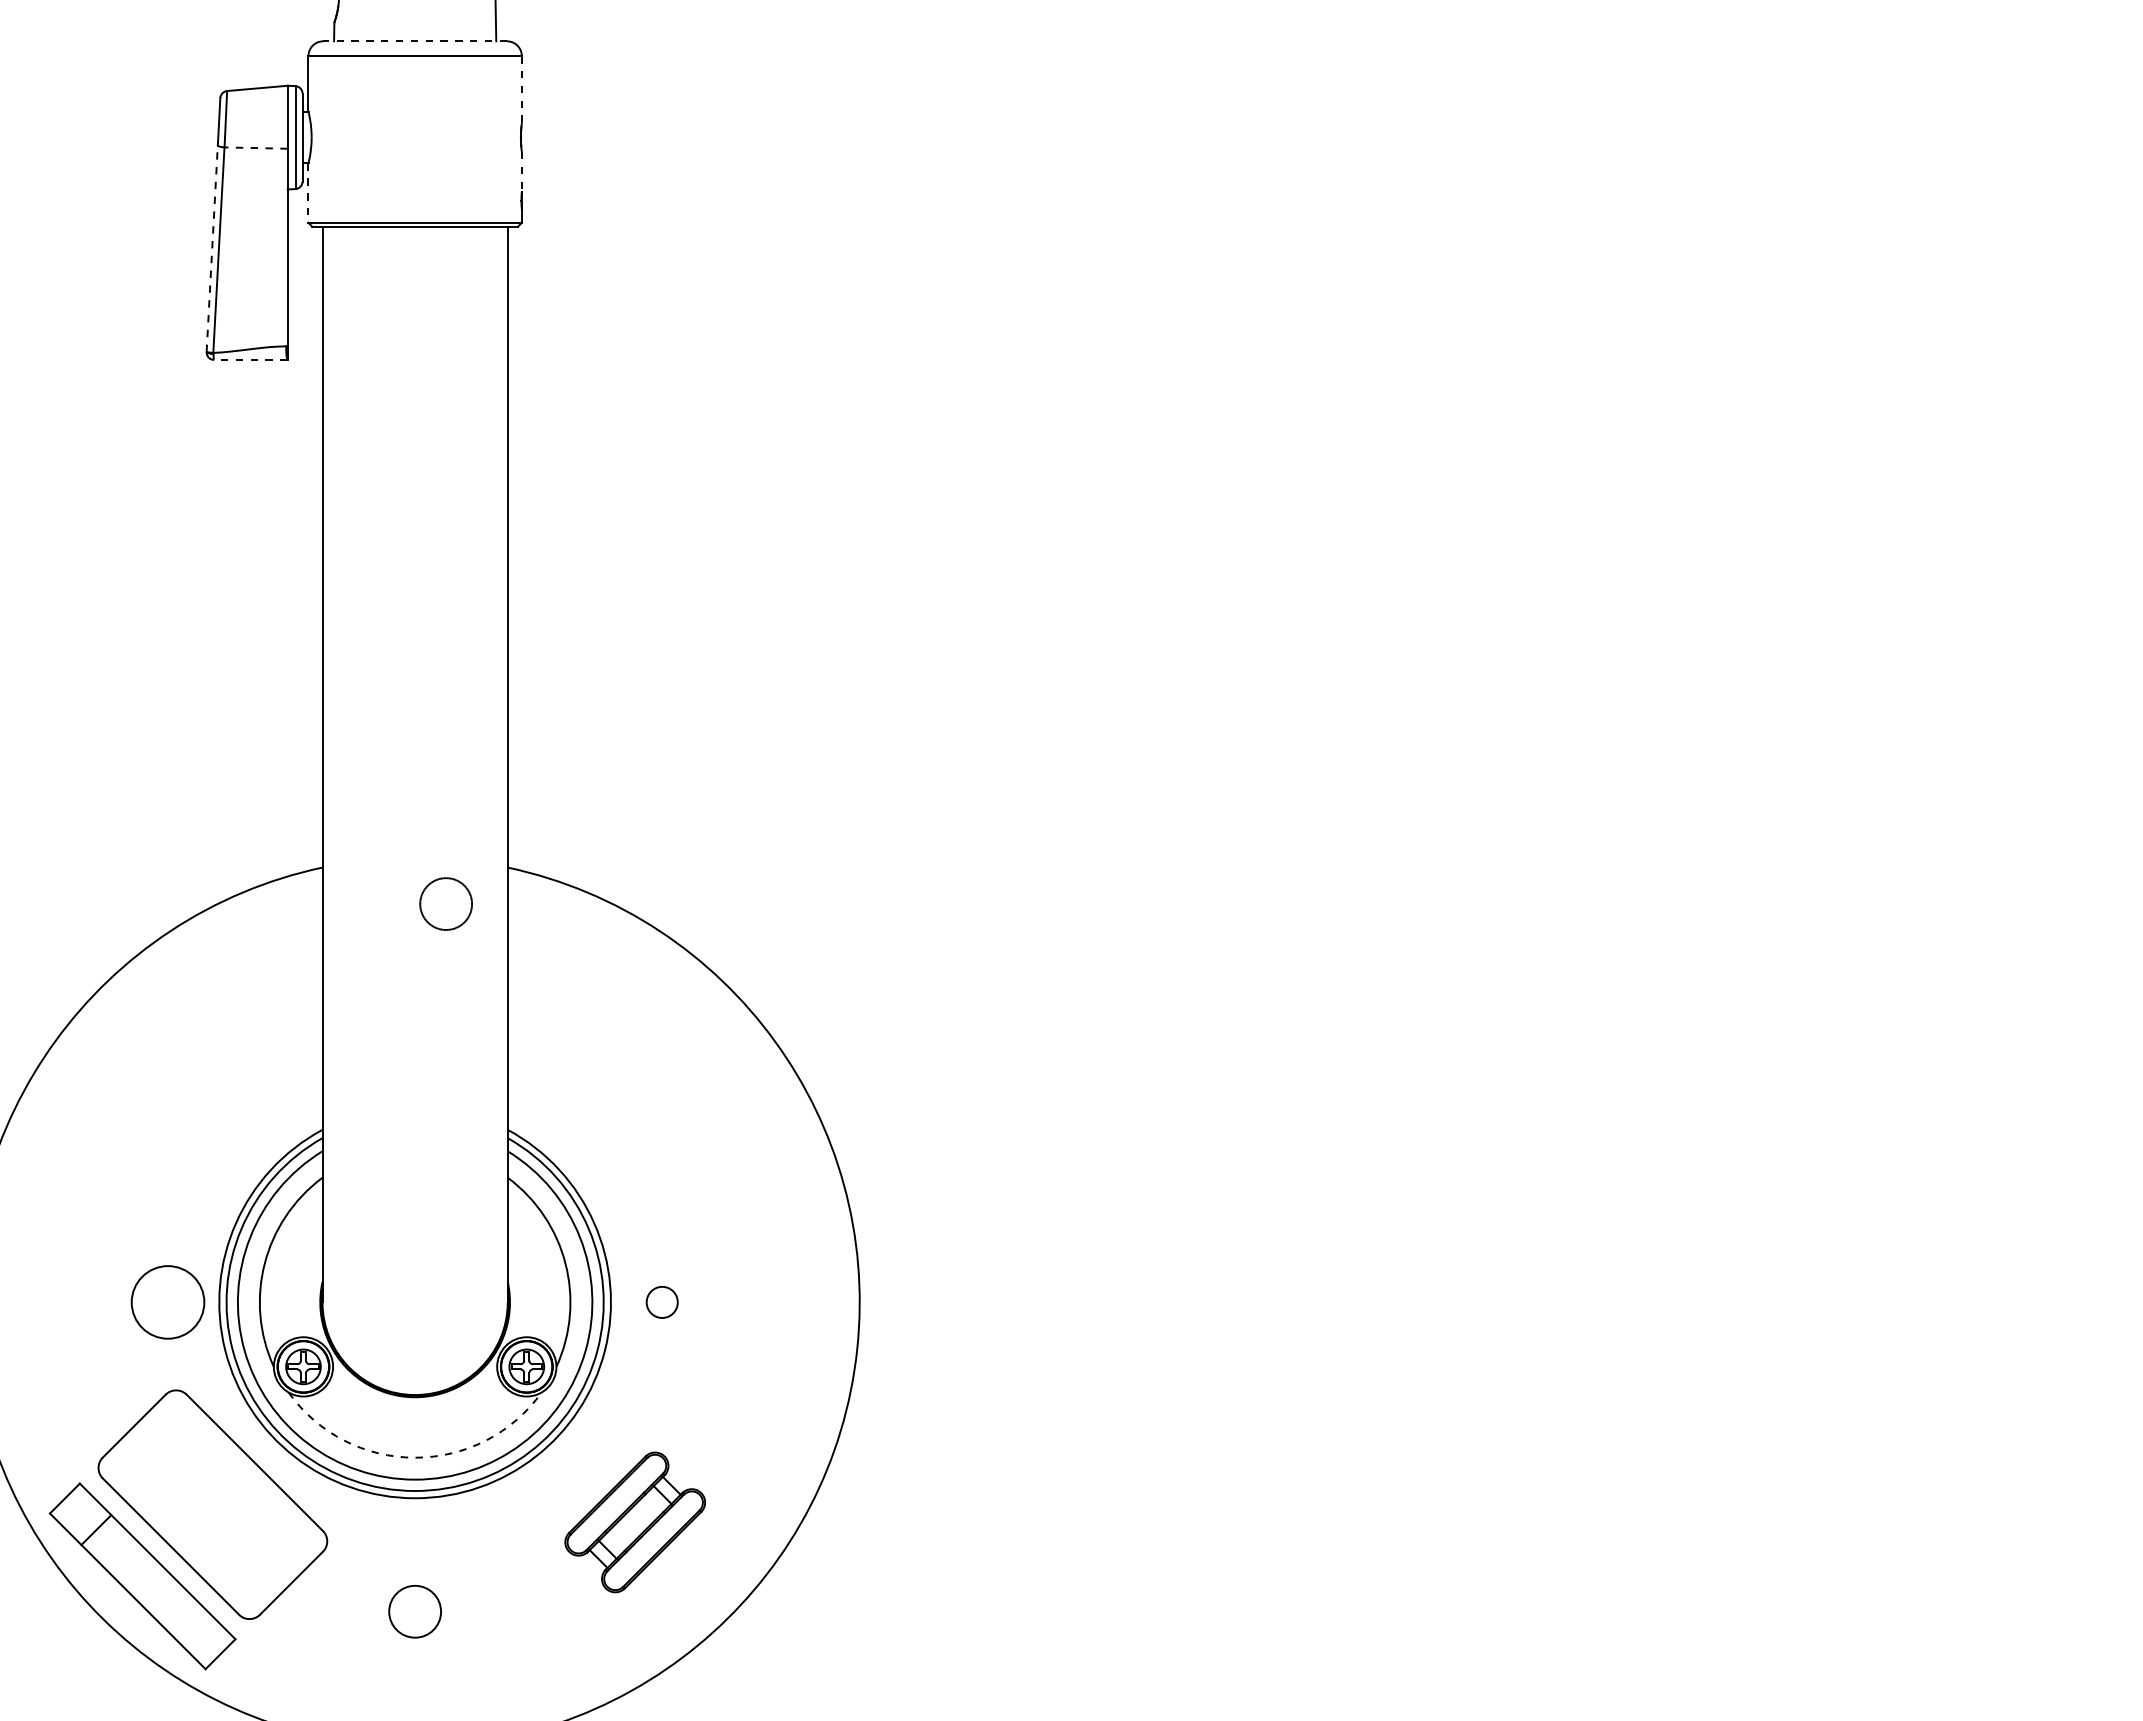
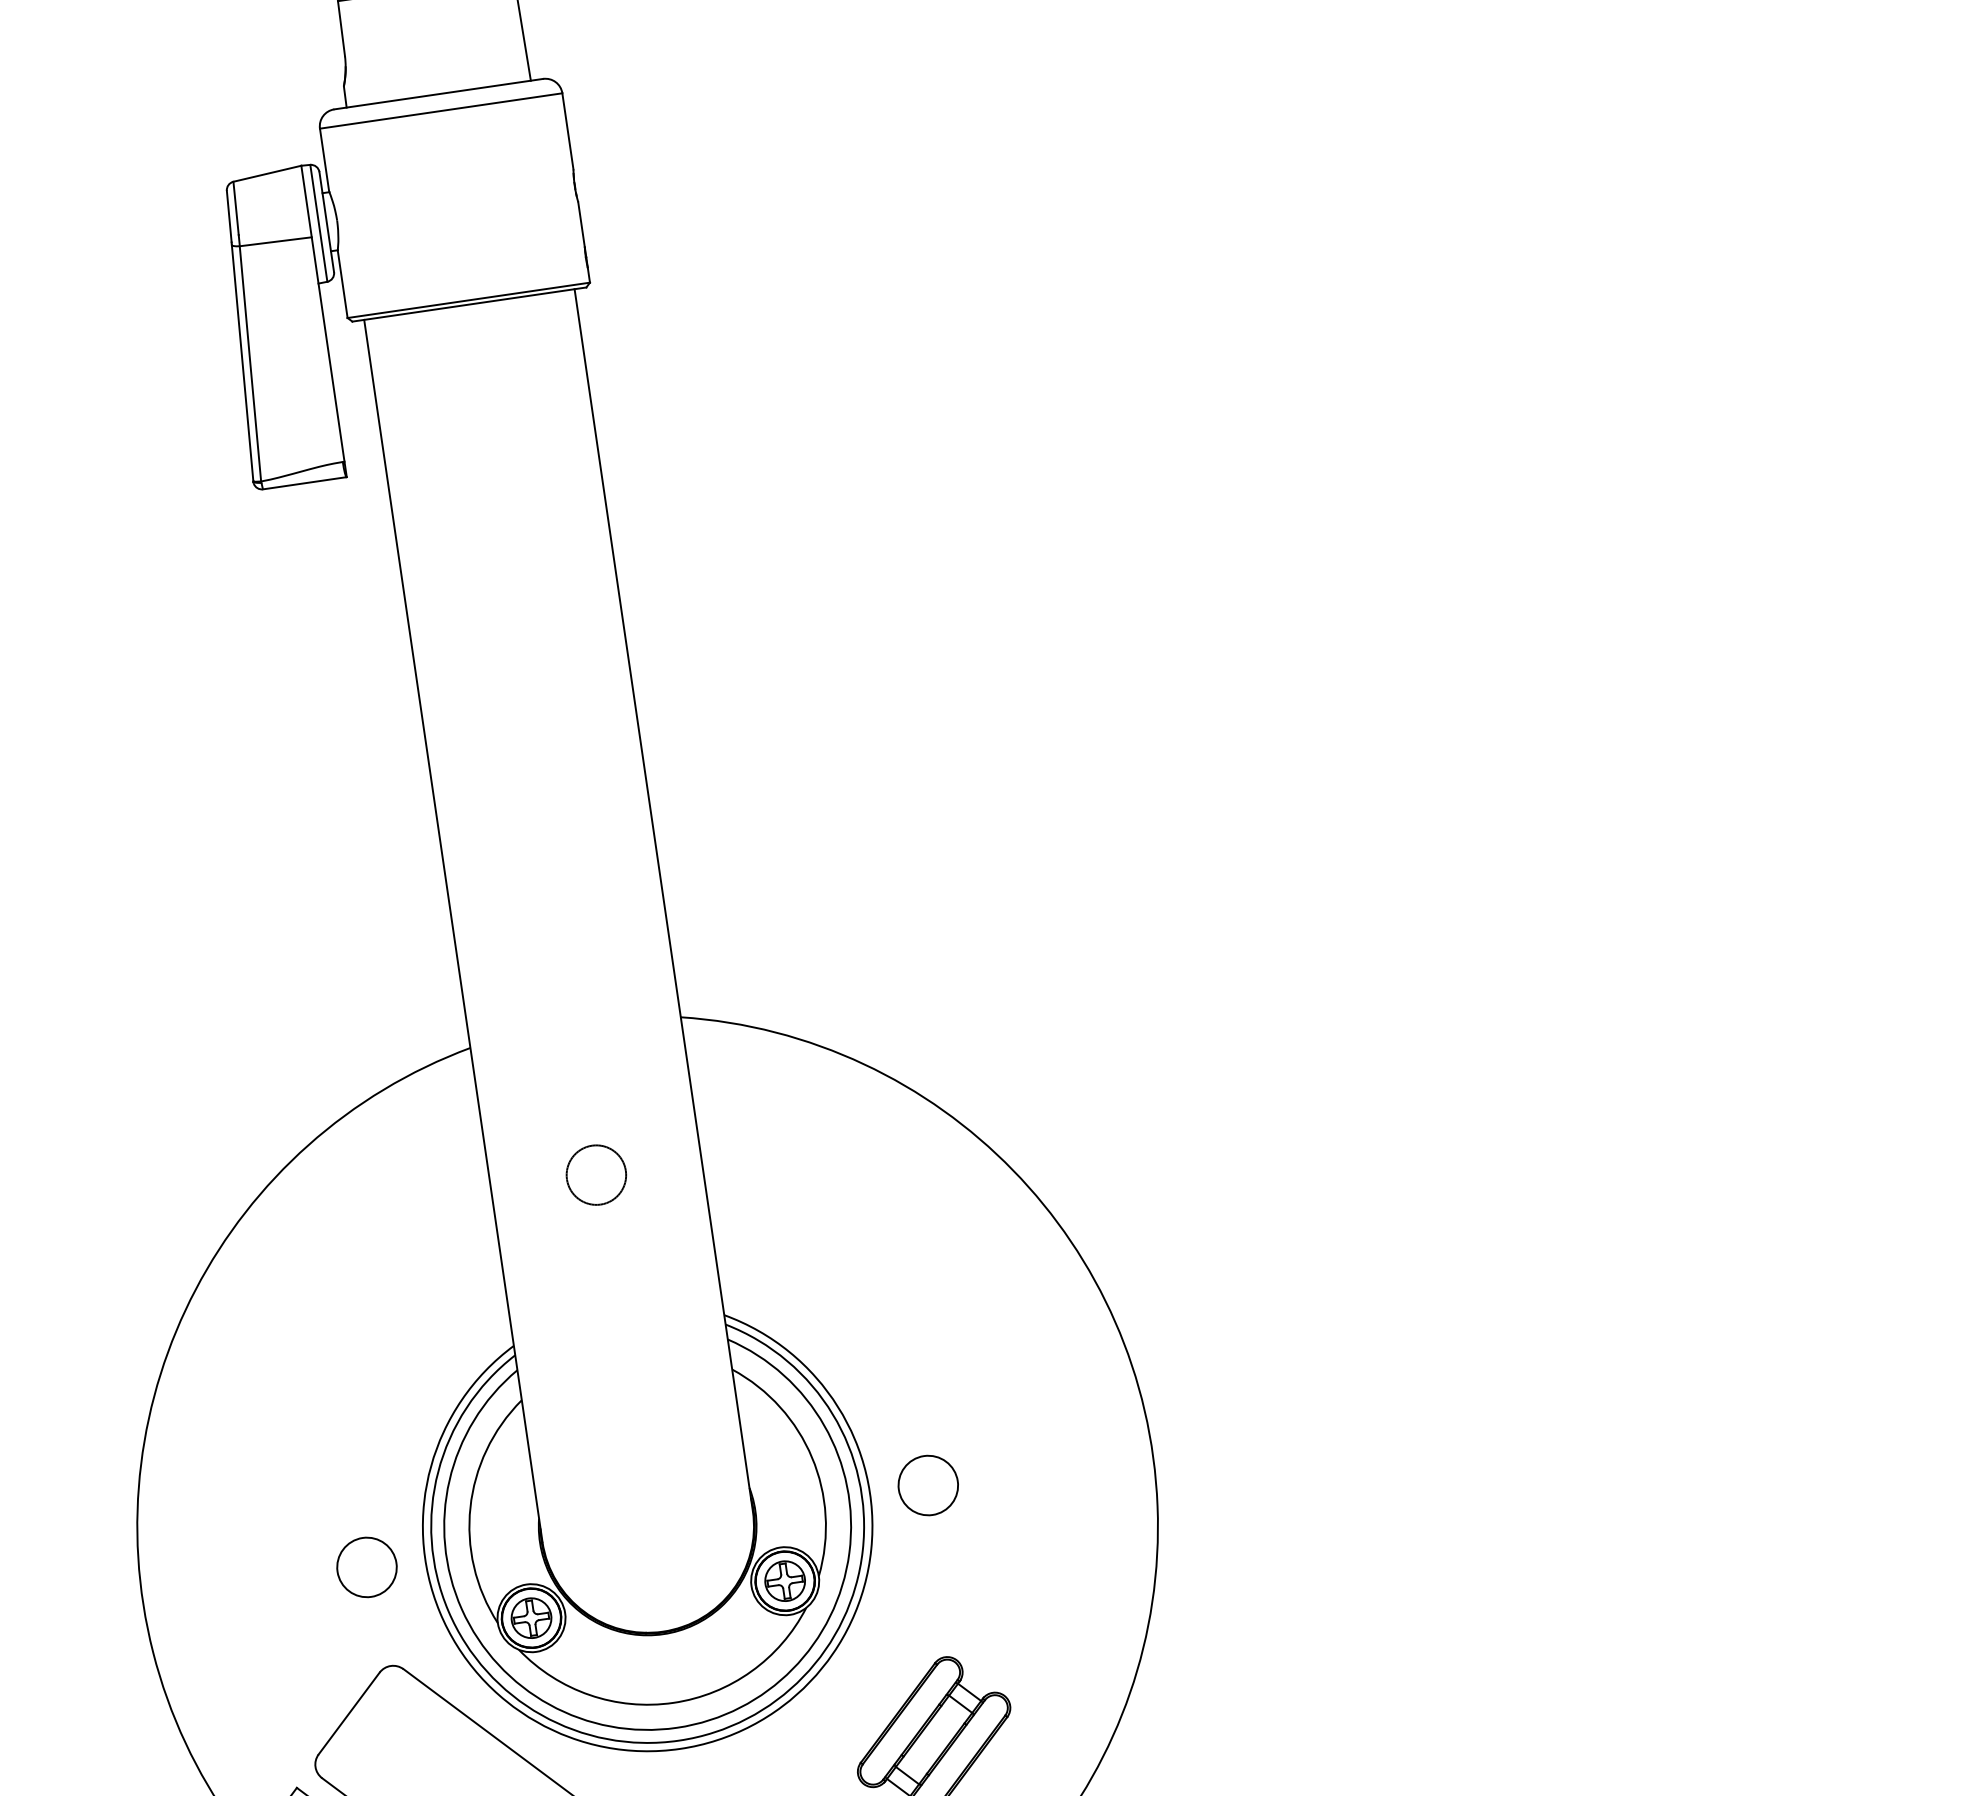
line: (415, 41) -> (439, 94), dashed -> solid
line: (521, 89) -> (567, 131), dashed -> solid
line: (256, 148) -> (276, 242), dashed -> solid
line: (521, 171) -> (581, 224), dashed -> solid
line: (308, 193) -> (342, 284), dashed -> solid
line: (212, 248) -> (242, 363), dashed -> solid
line: (250, 359) -> (304, 482), dashed -> solid
circle: (445, 903) -> (595, 1174), moved
circle: (167, 1302) -> (366, 1567), size x0.71
circle: (662, 1302) -> (928, 1485), size x1.67
arc: (415, 1457) -> (673, 1702), dashed -> solid

